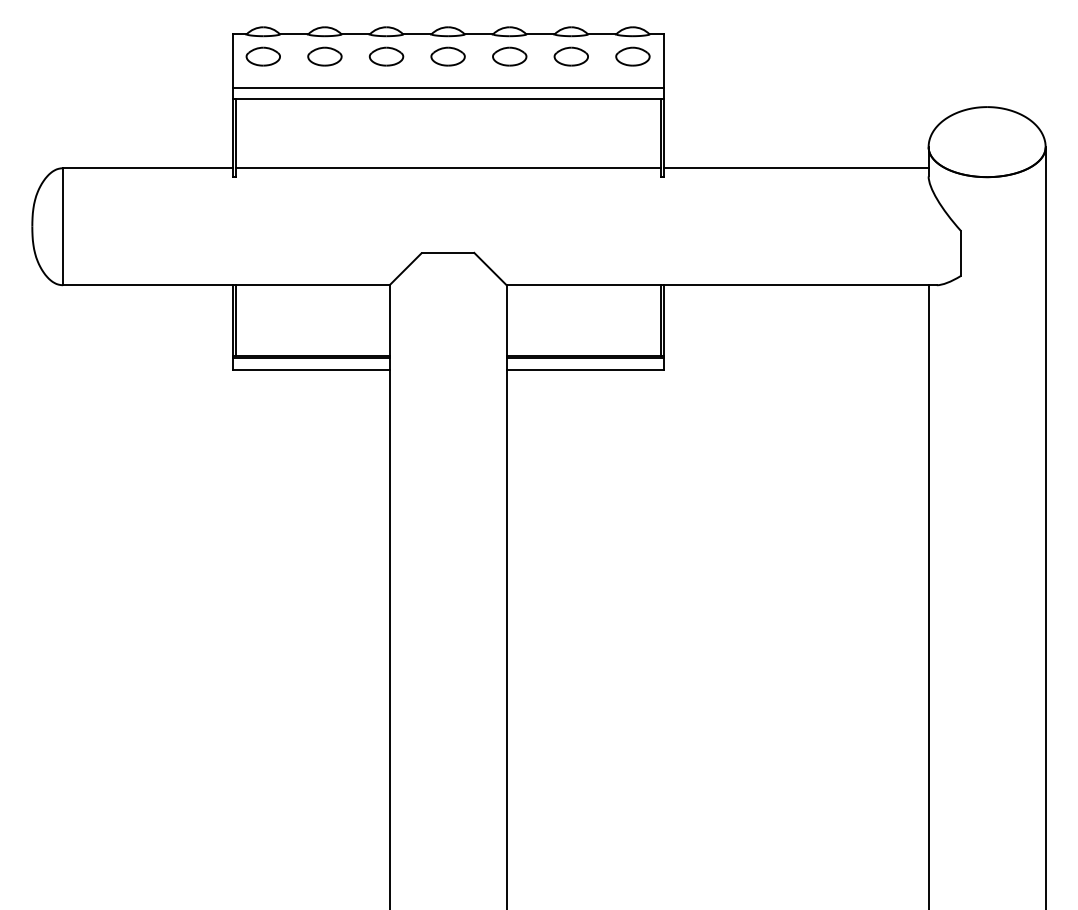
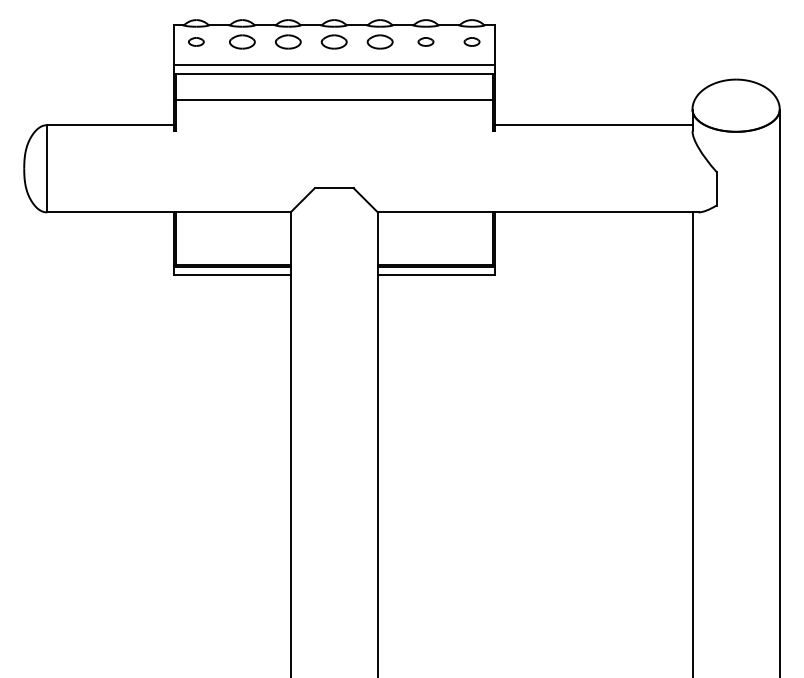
part: (262, 56) -> (195, 41), size x0.6
part: (570, 56) -> (425, 41), size x0.6
part: (632, 56) -> (471, 41), size x0.6
line: (447, 168) -> (333, 100), moved

